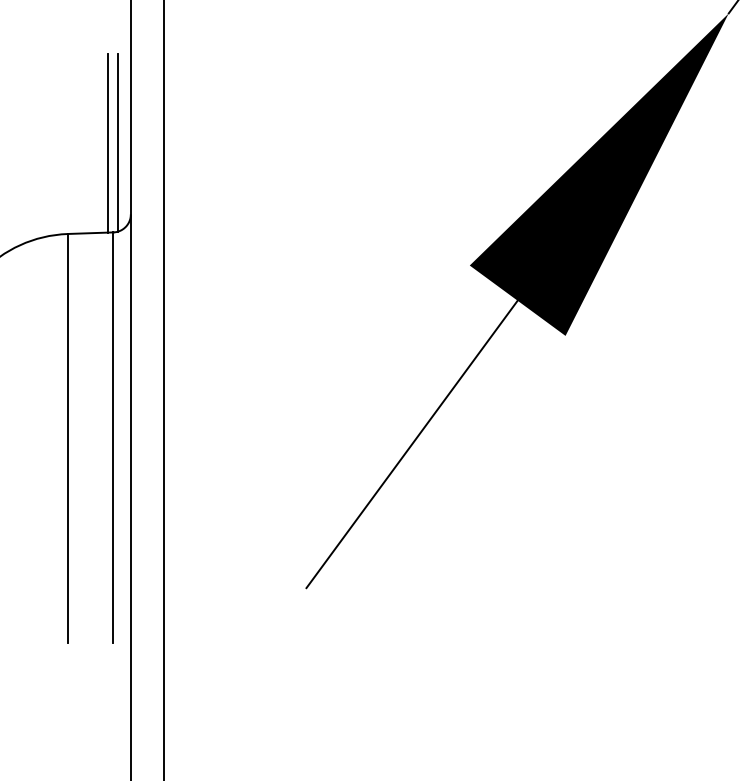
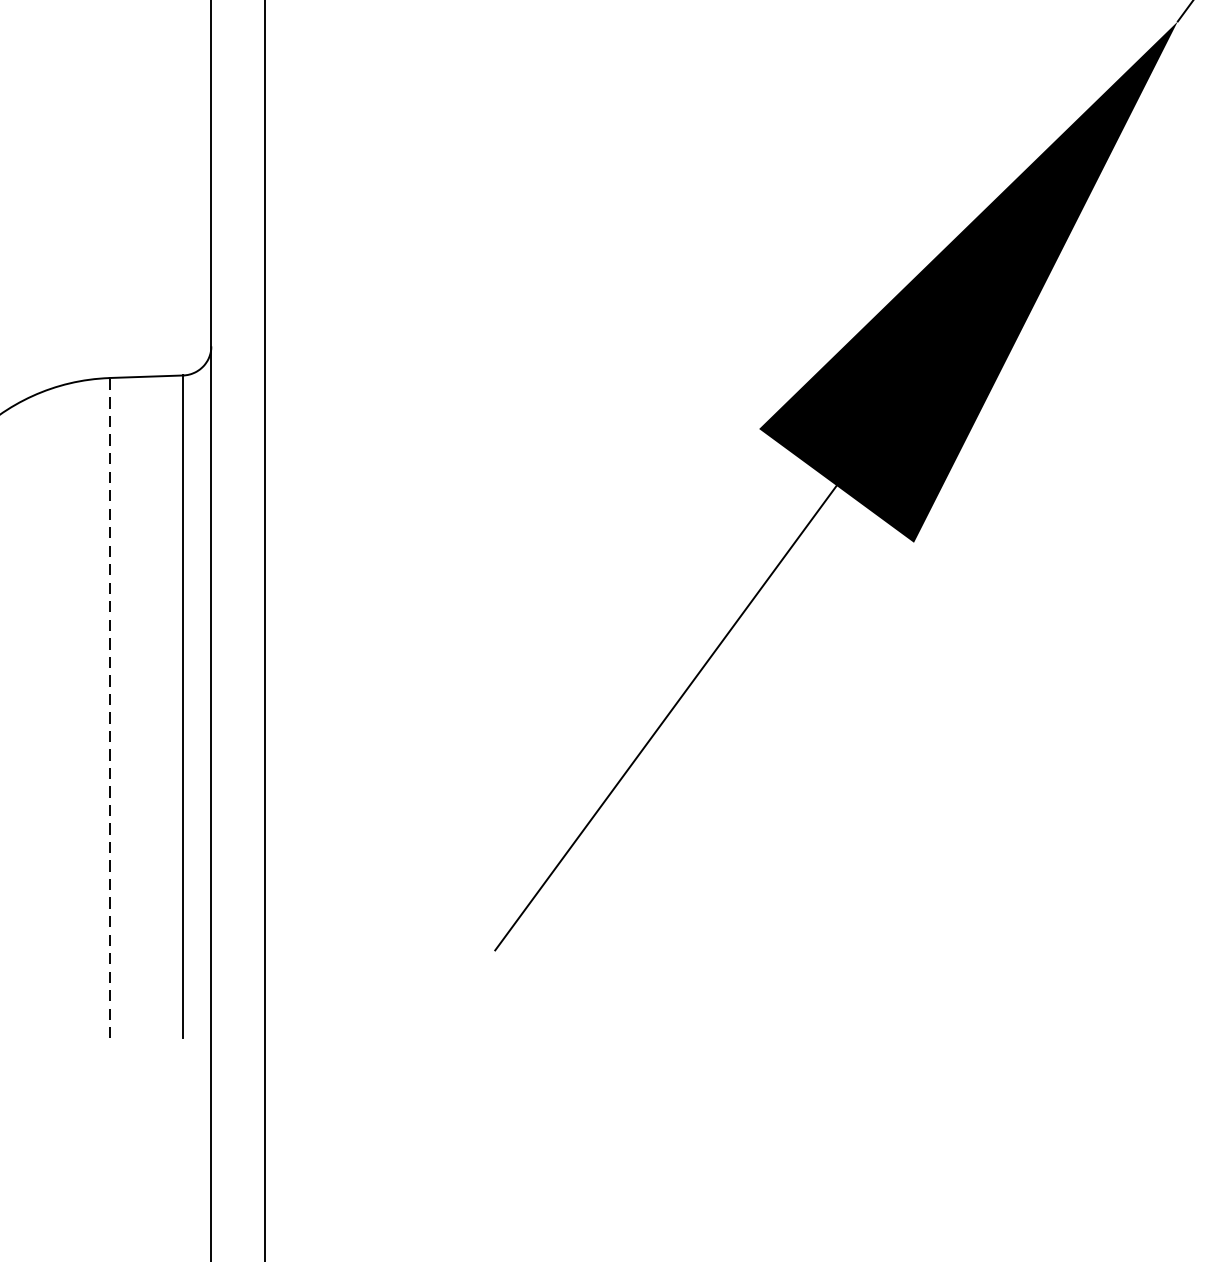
line: (117, 142) -> (189, 230), removed
line: (108, 143) -> (175, 231), removed
line: (67, 437) -> (108, 706), solid -> dashed

